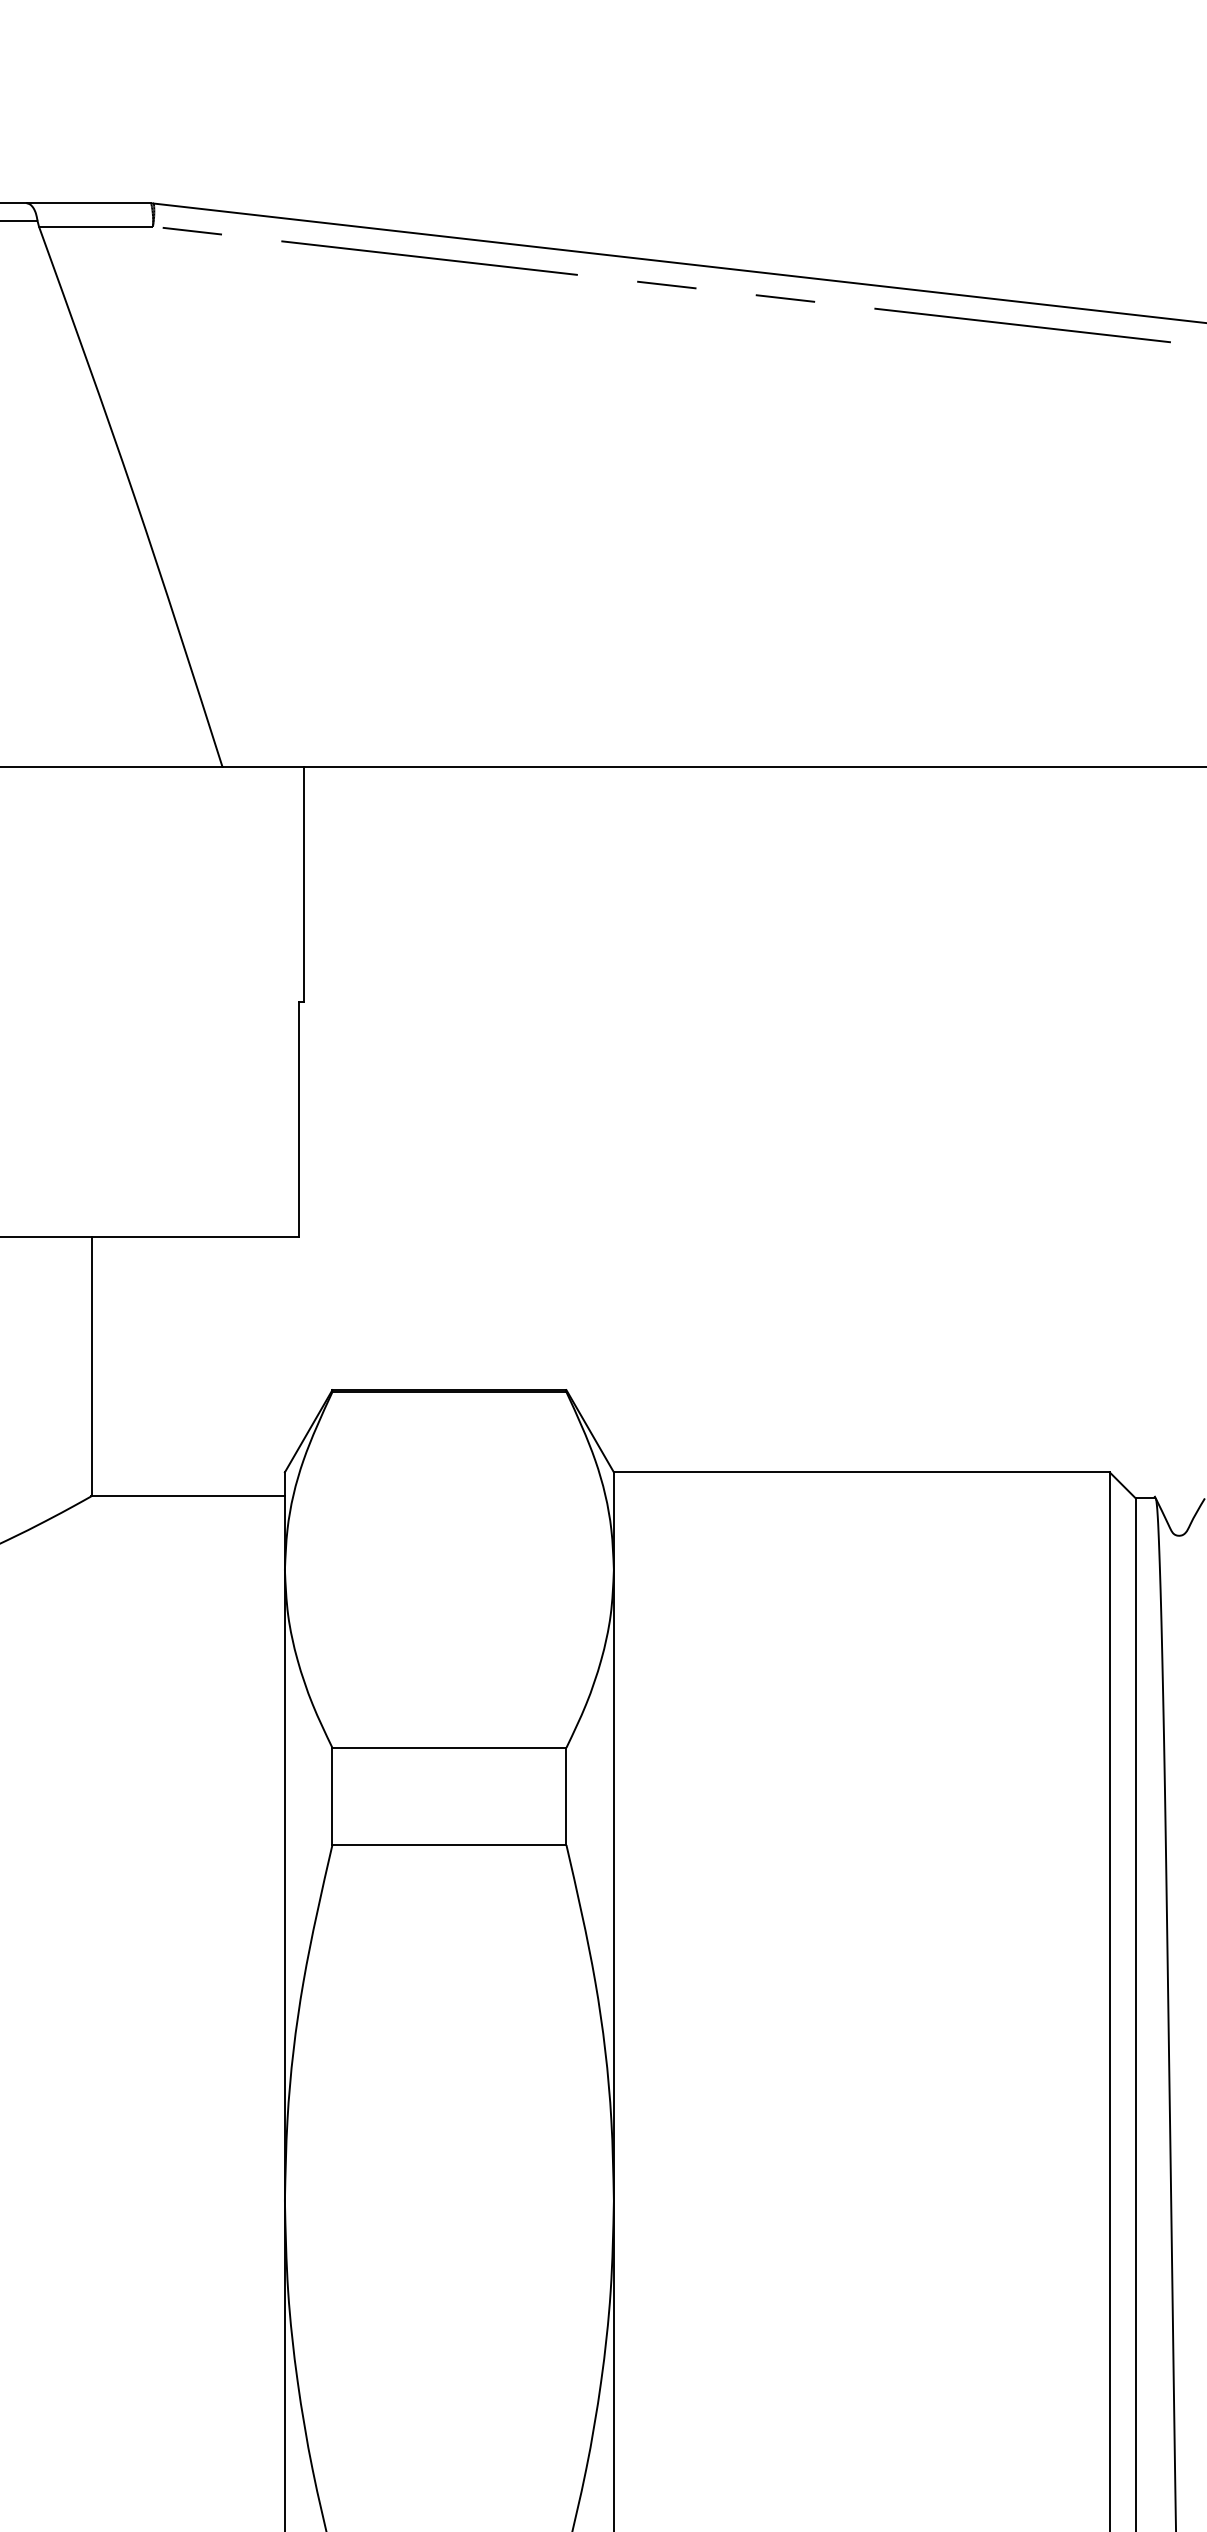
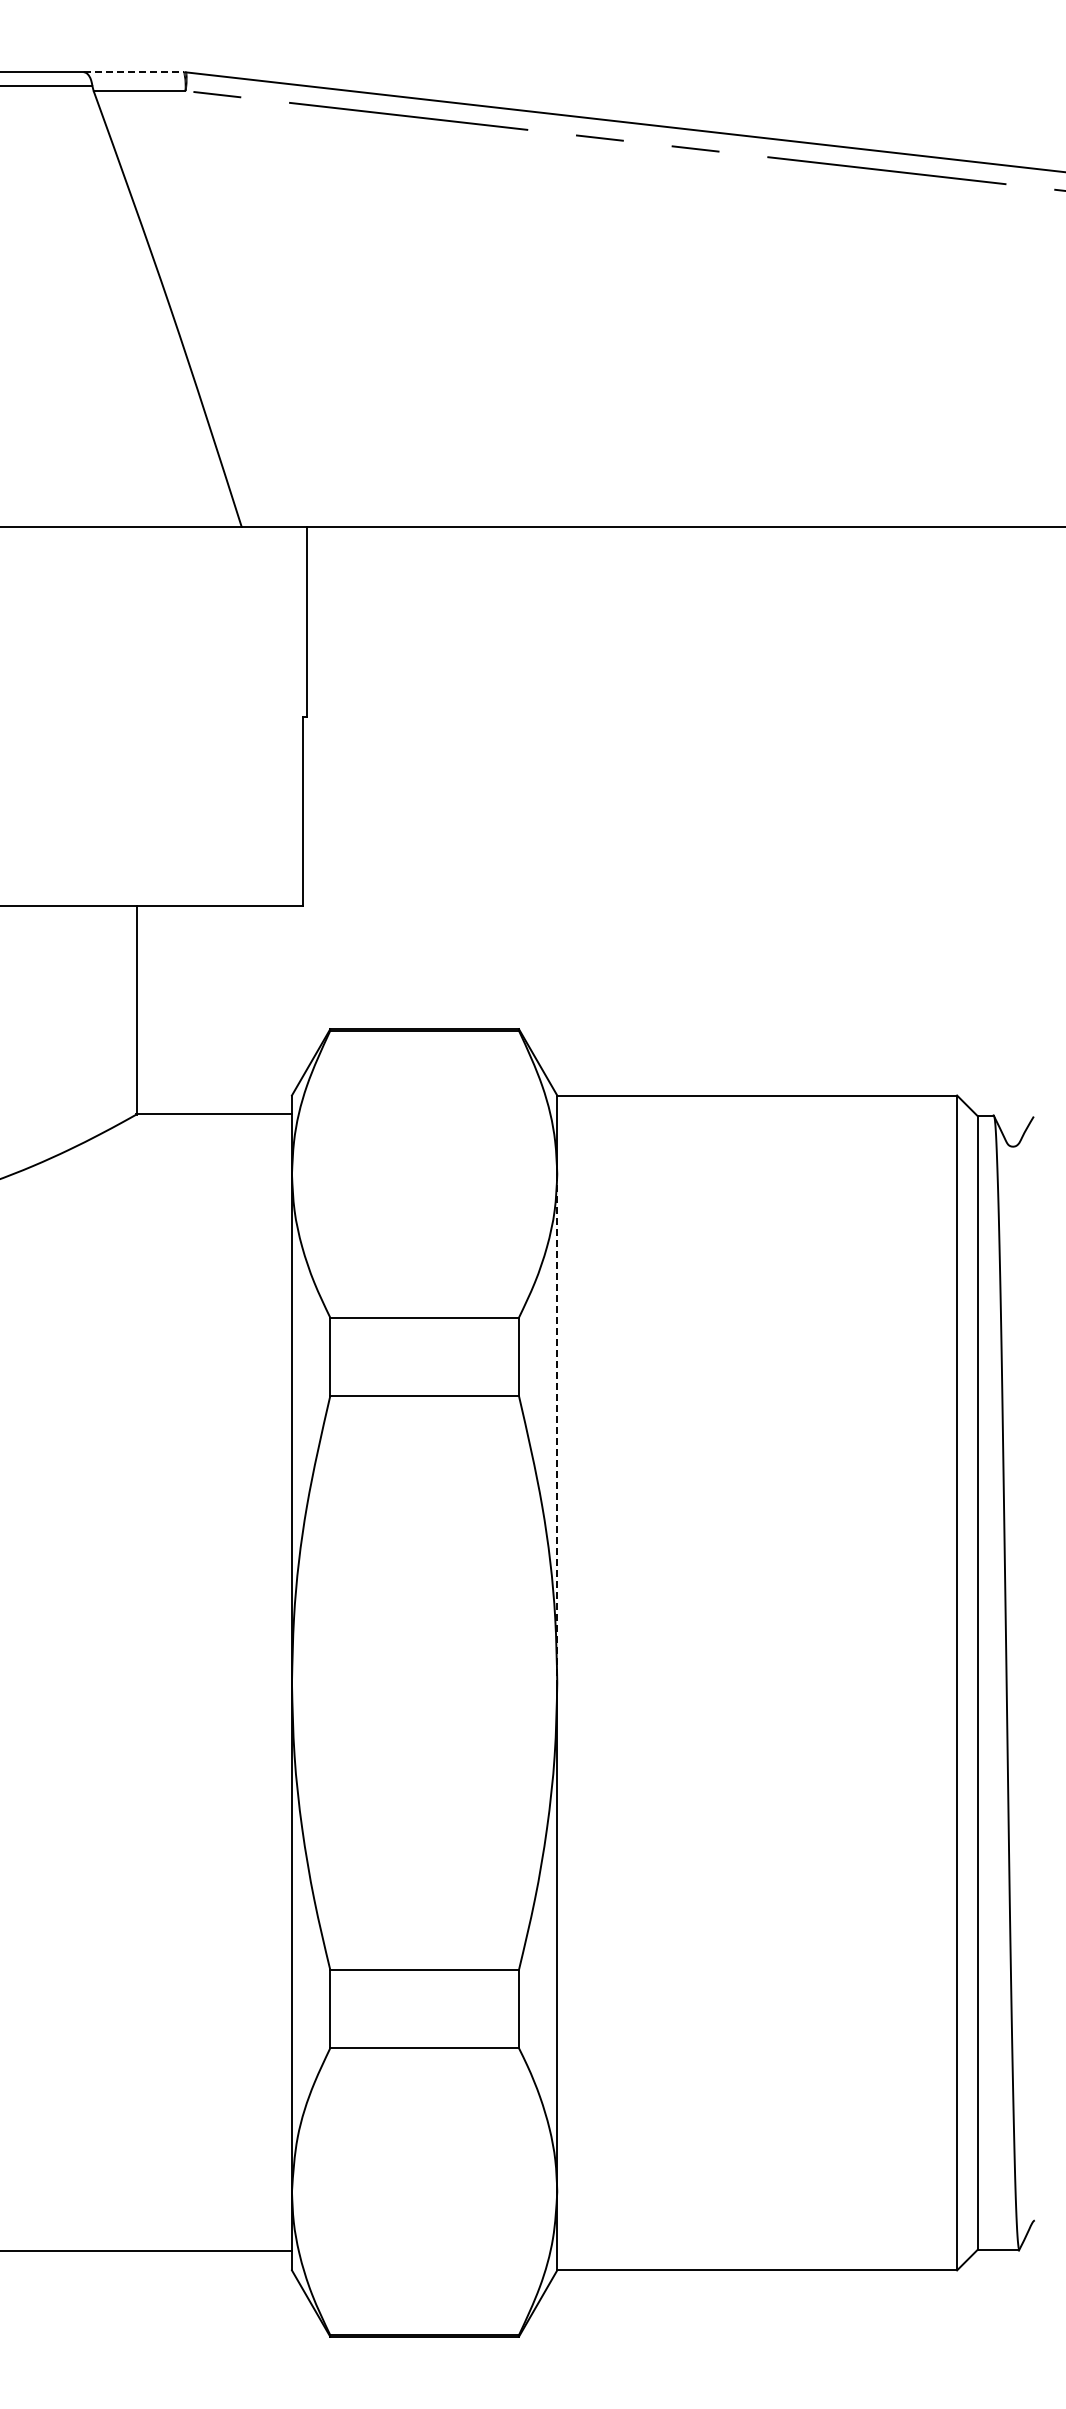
line: (89, 203) -> (134, 72), solid -> dashed
line: (614, 1886) -> (557, 1429), solid -> dashed

